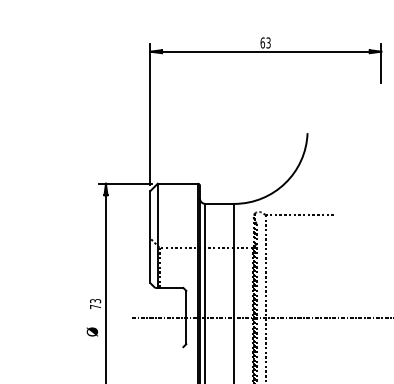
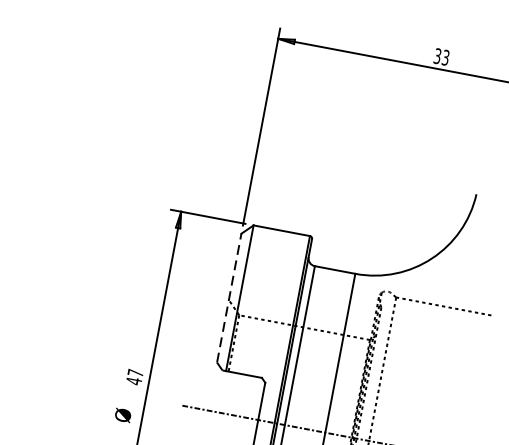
text: (262, 42) -> (437, 55), 63 -> 33
line: (150, 236) -> (229, 297), solid -> dashed
text: (95, 304) -> (134, 377), 73 -> 47

